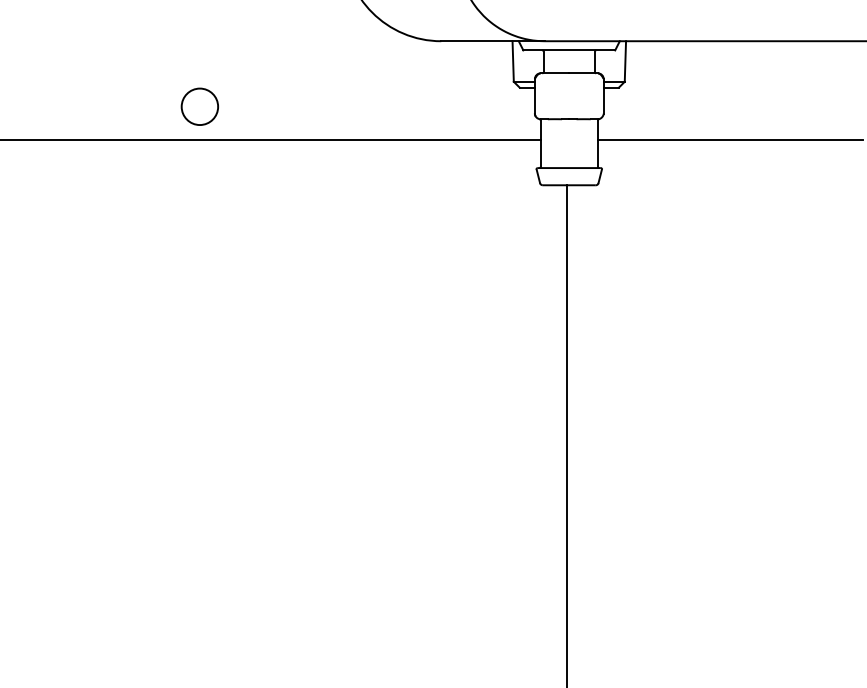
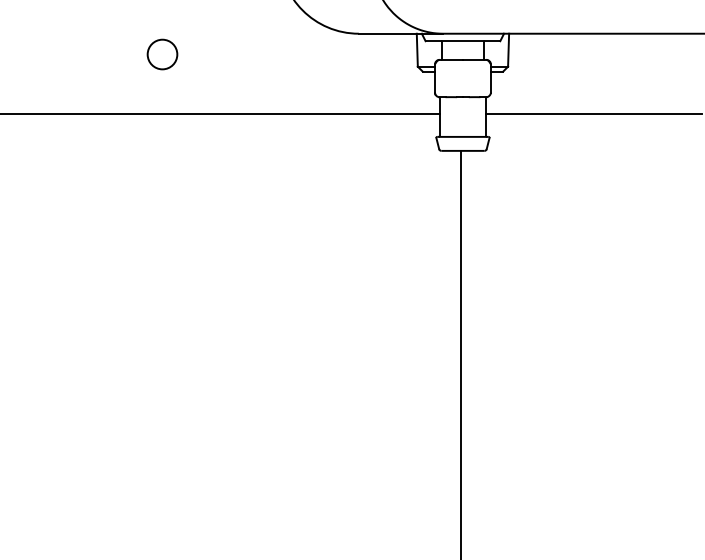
circle: (199, 106) -> (162, 54), moved

